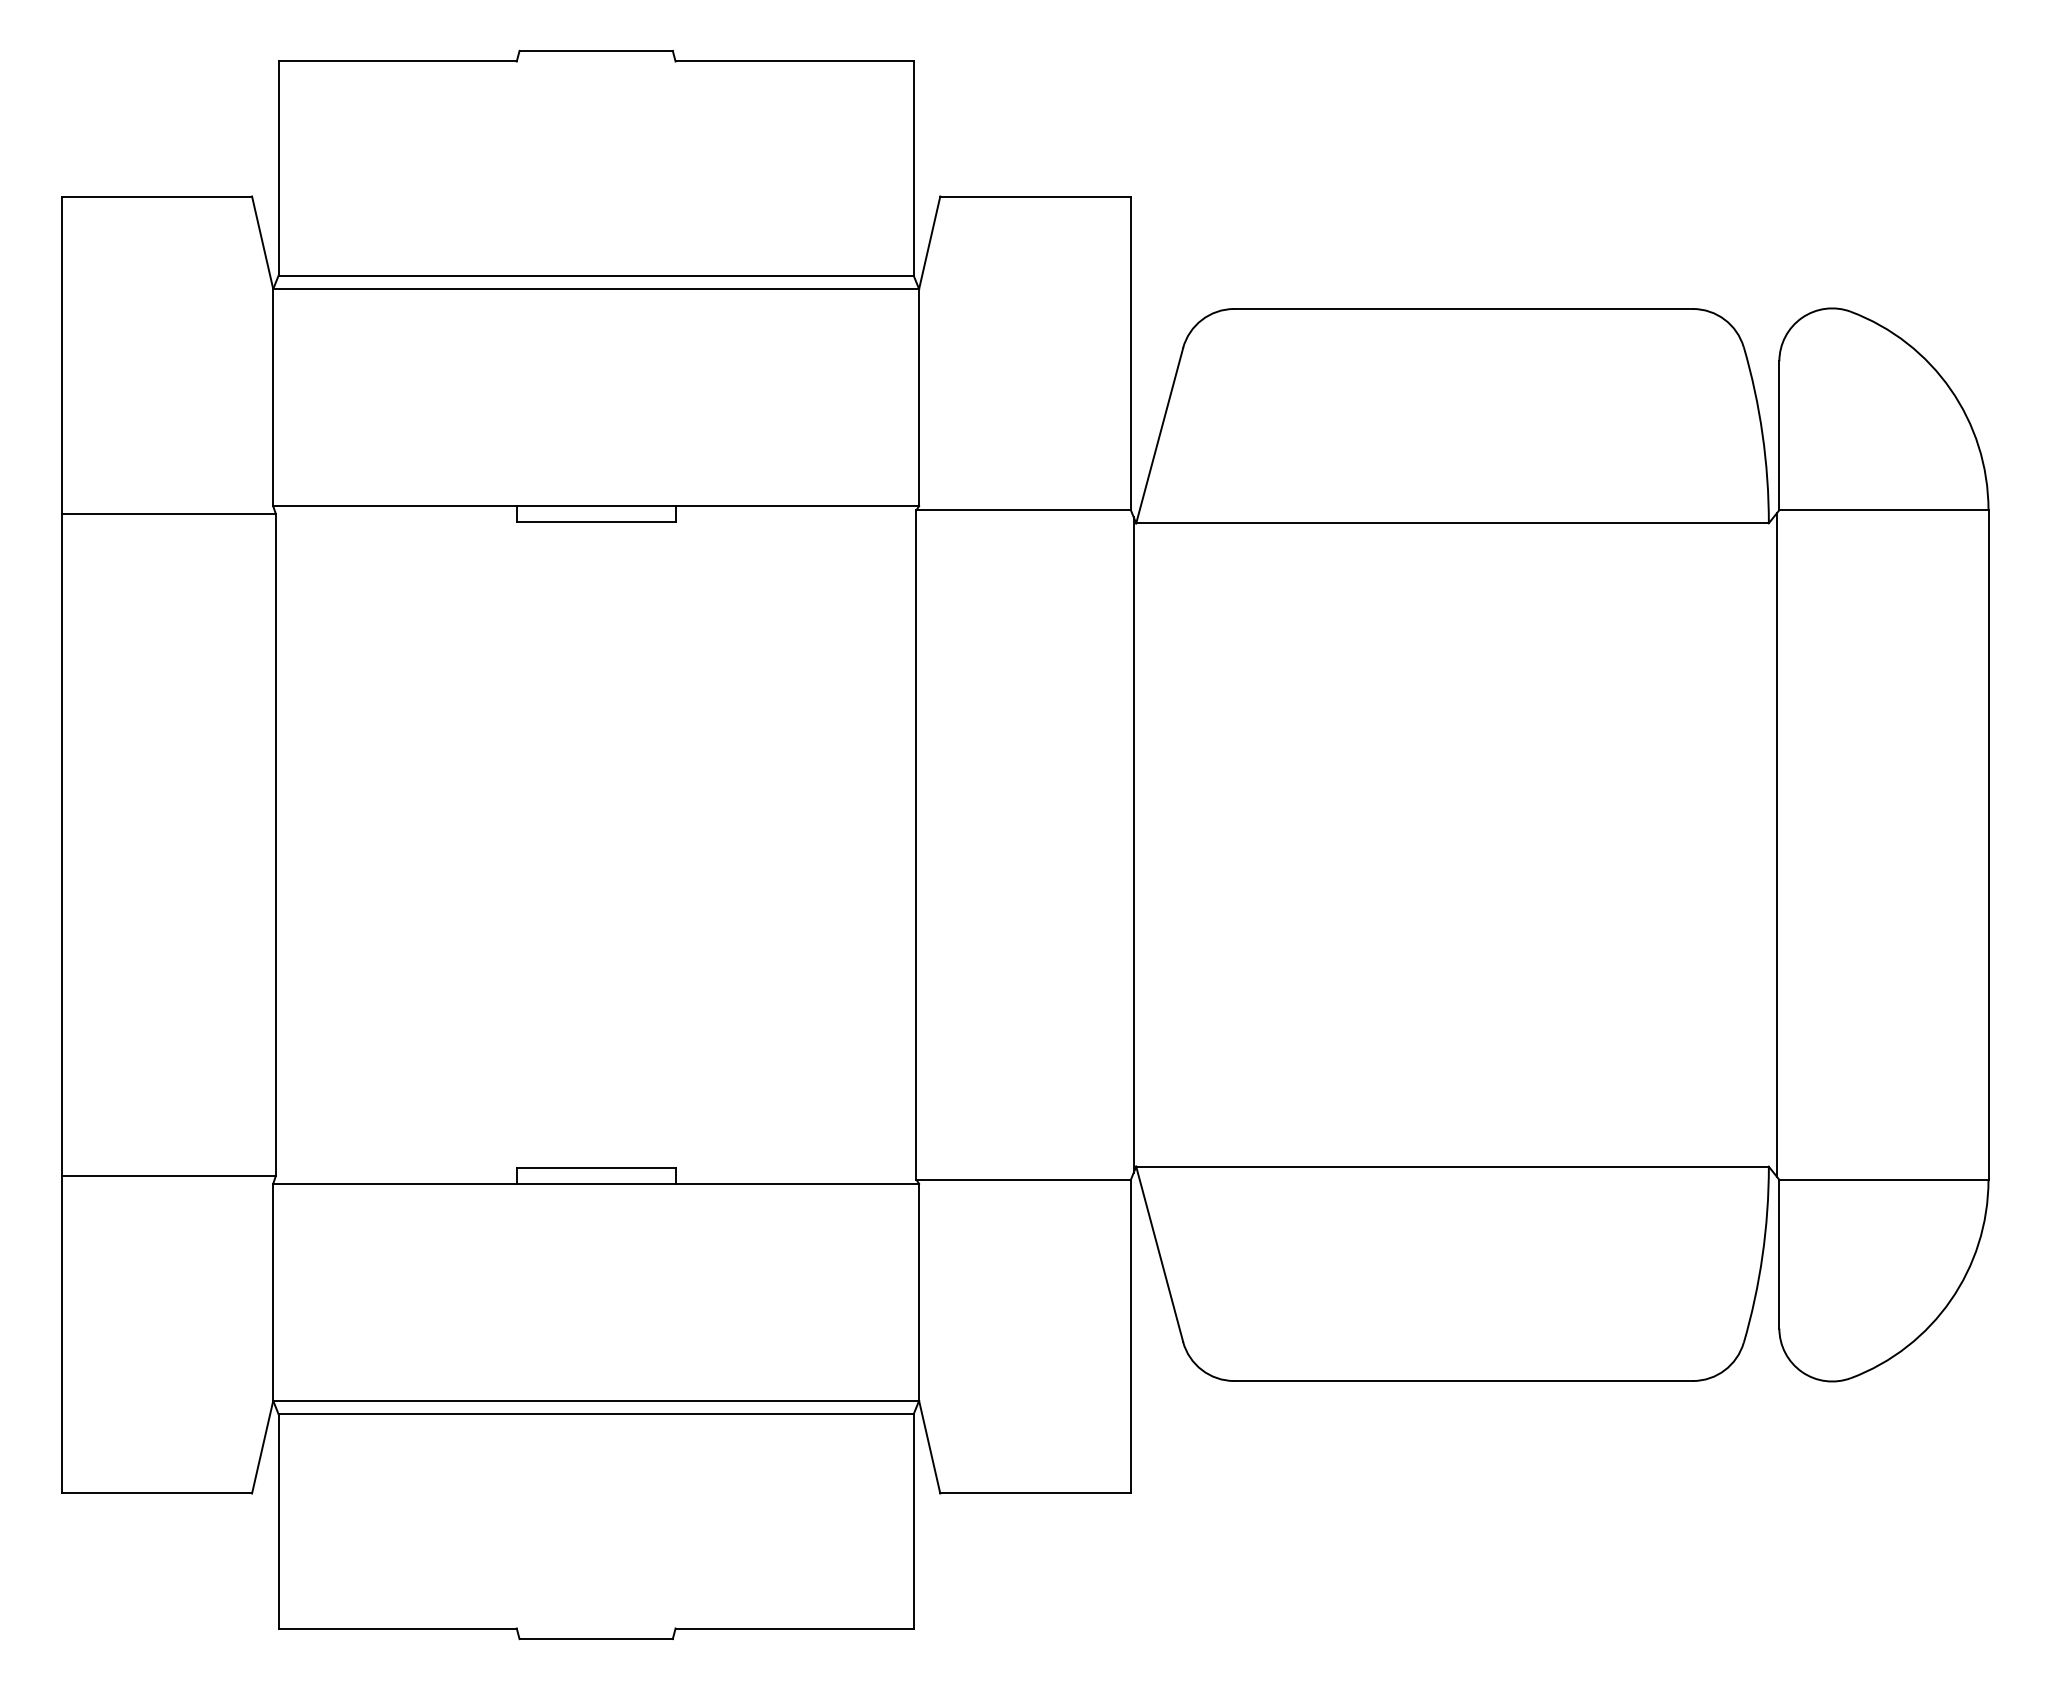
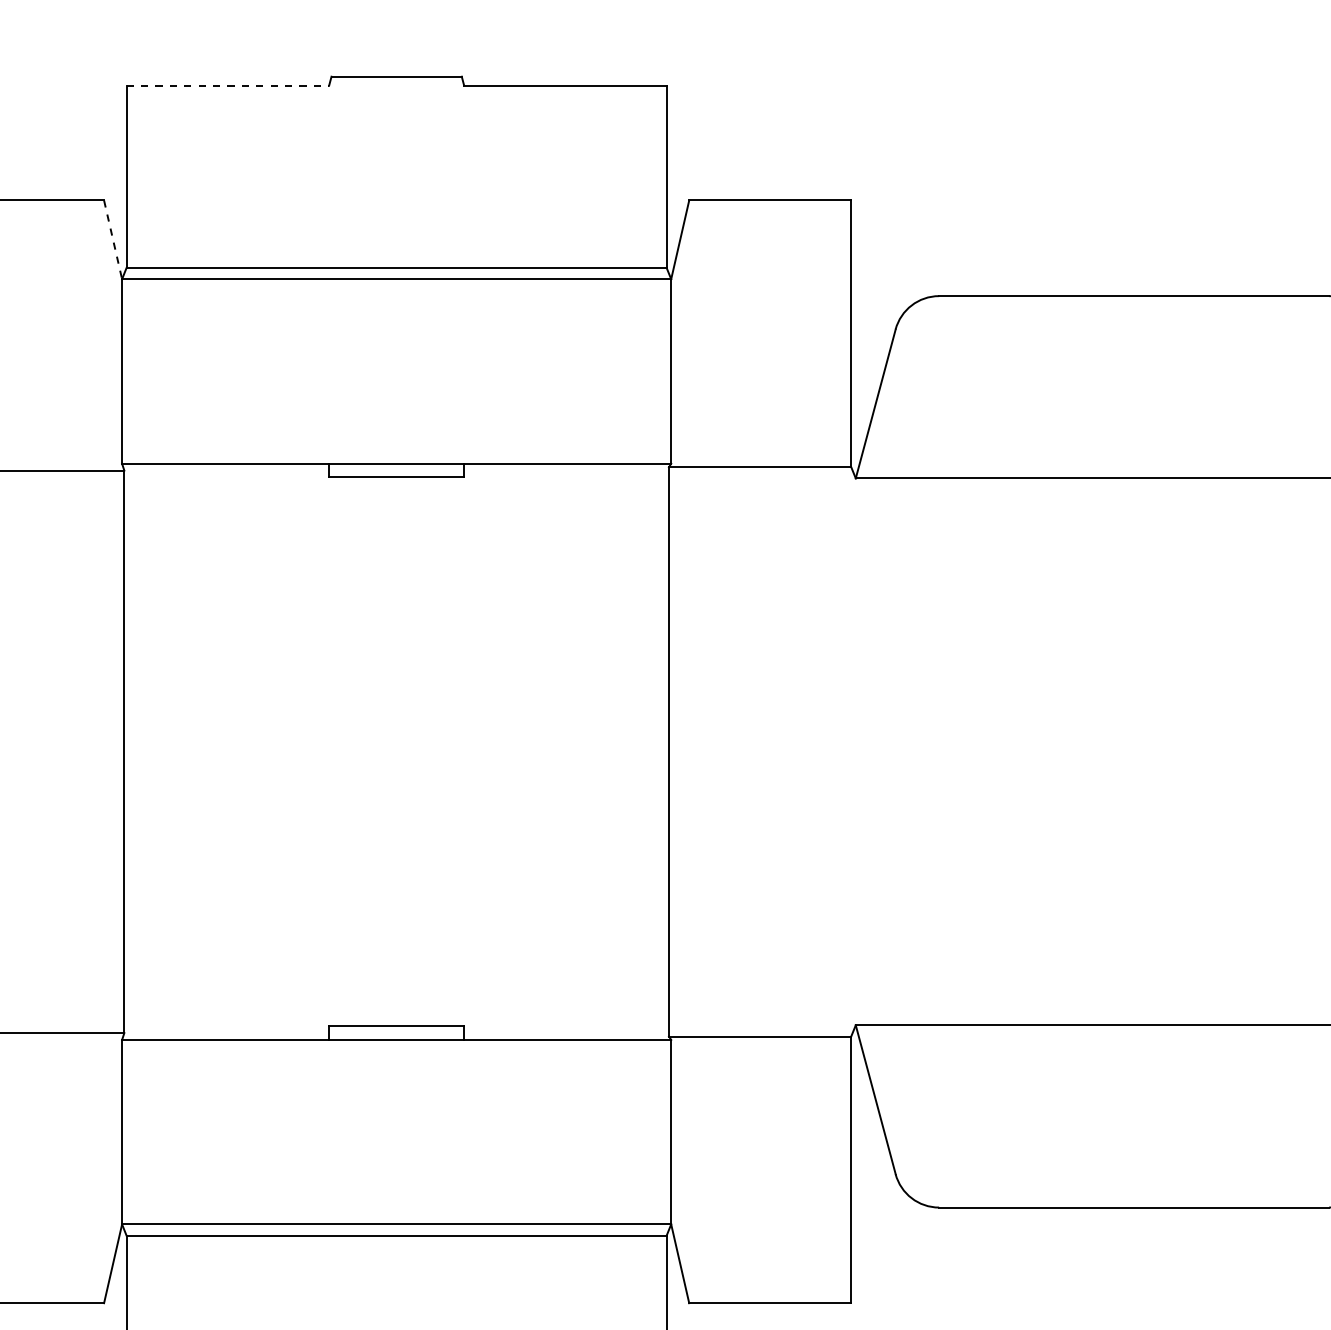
line: (398, 61) -> (228, 85), solid -> dashed
line: (262, 243) -> (112, 240), solid -> dashed
line: (1133, 844) -> (853, 751), removed

